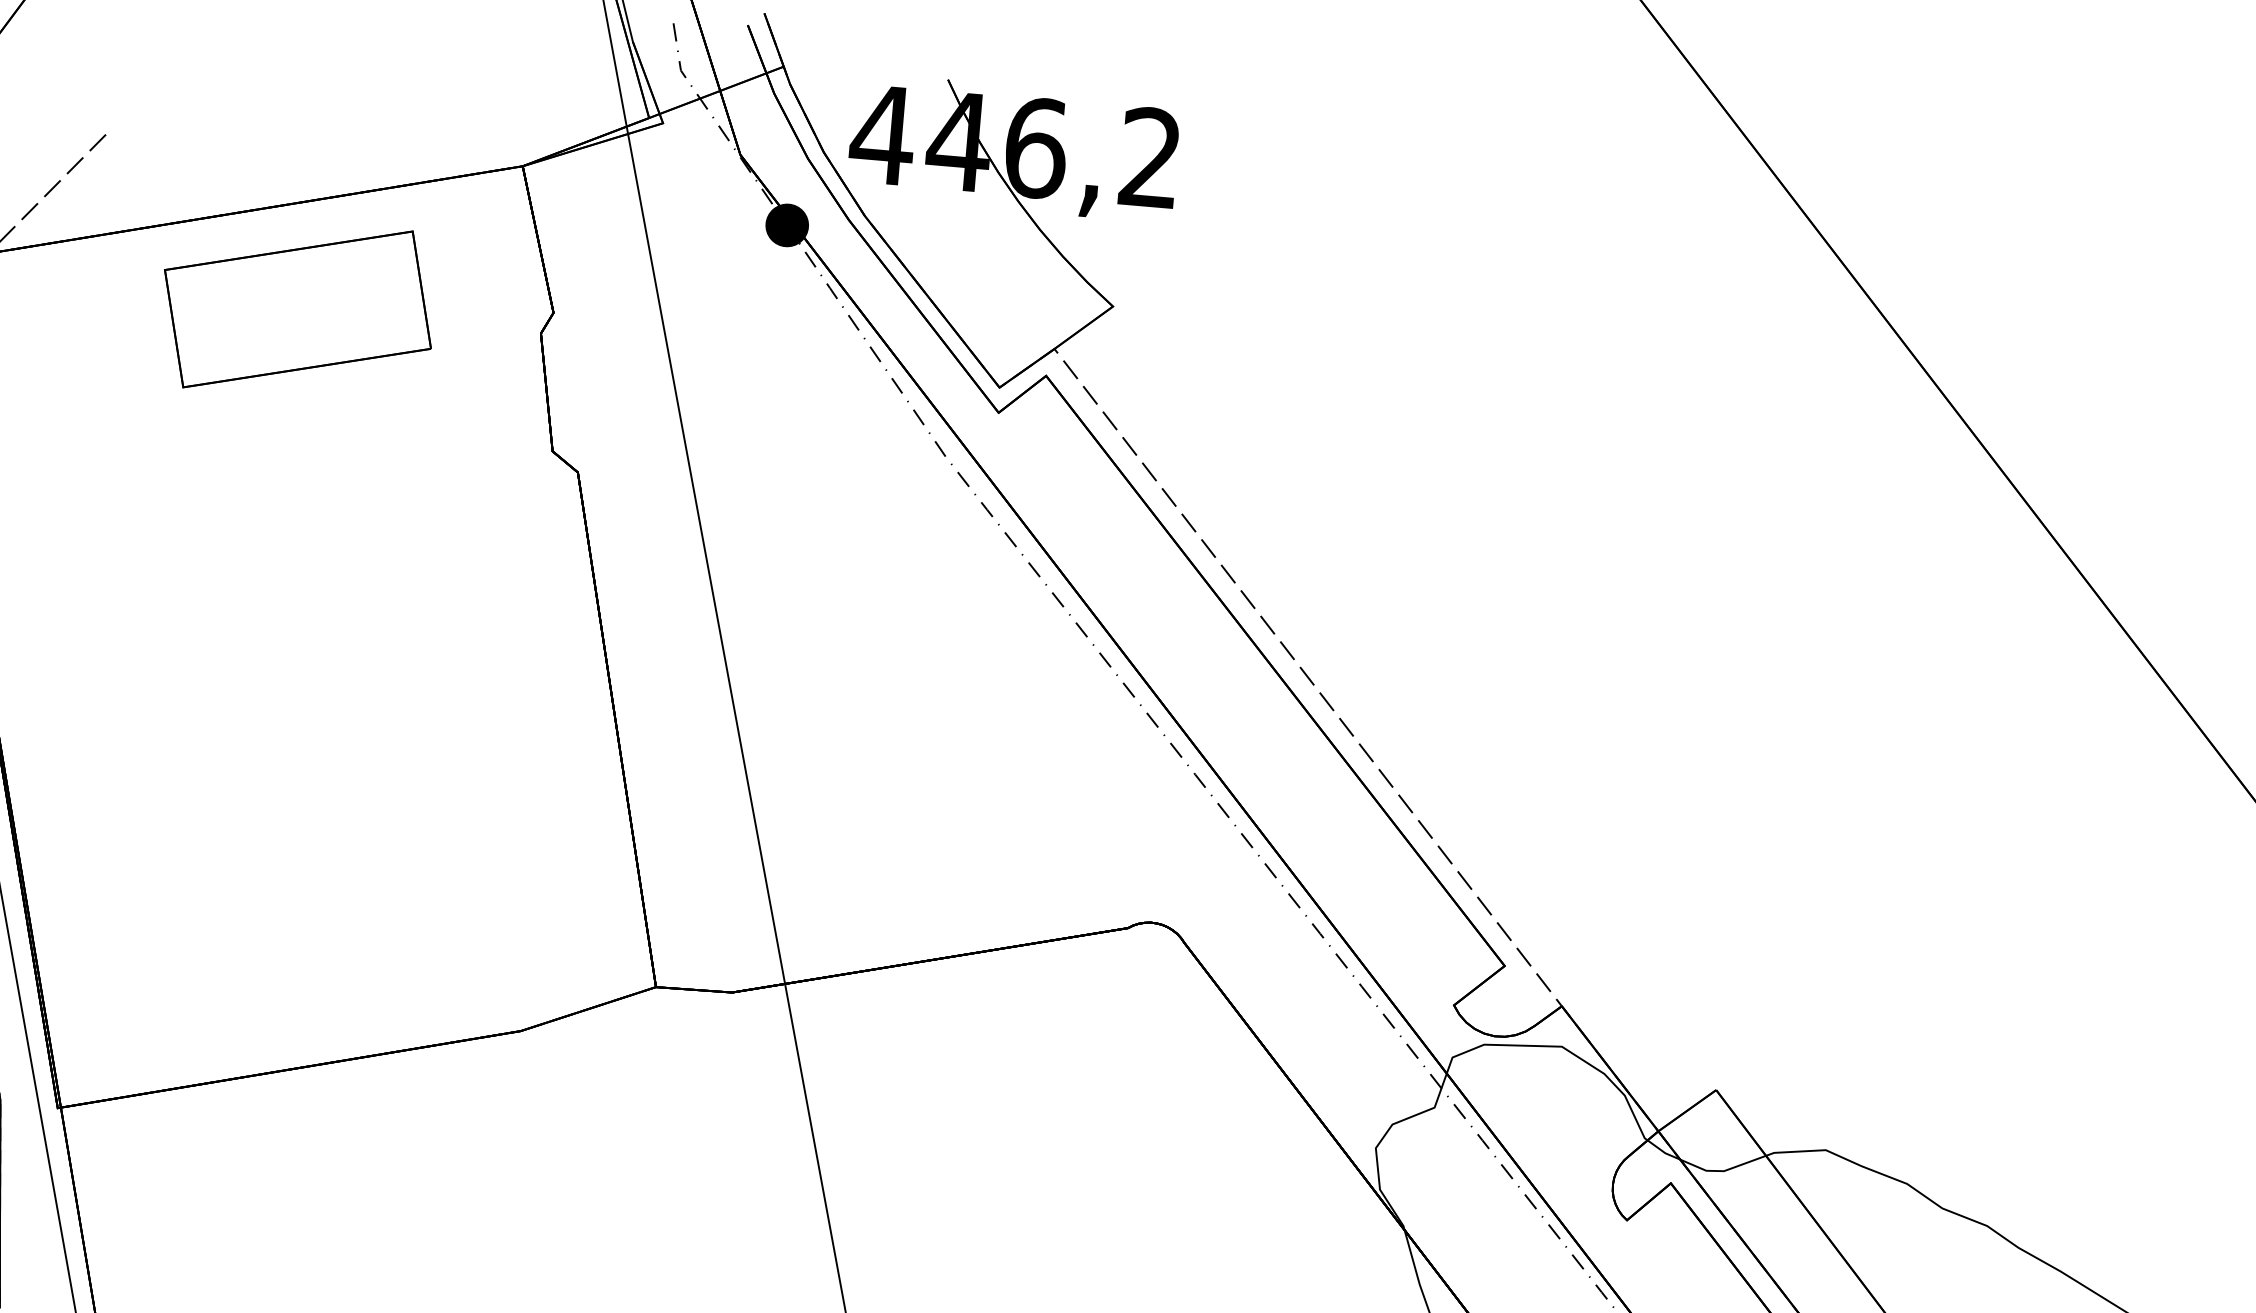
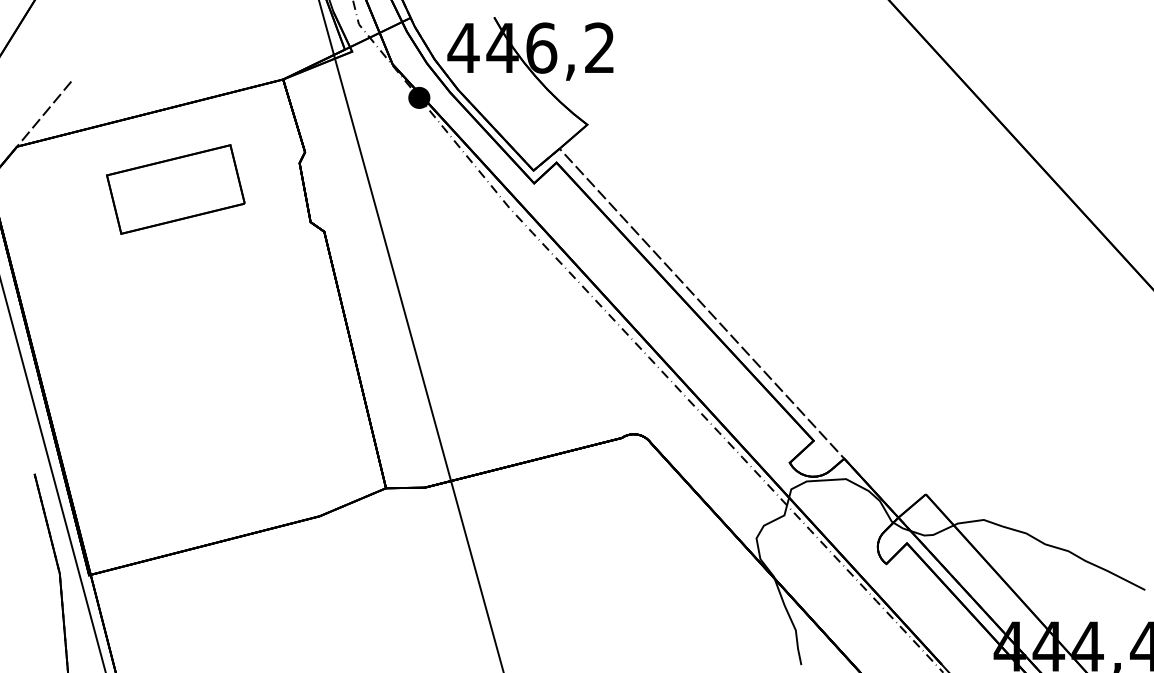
part: (297, 309) -> (175, 189), moved

